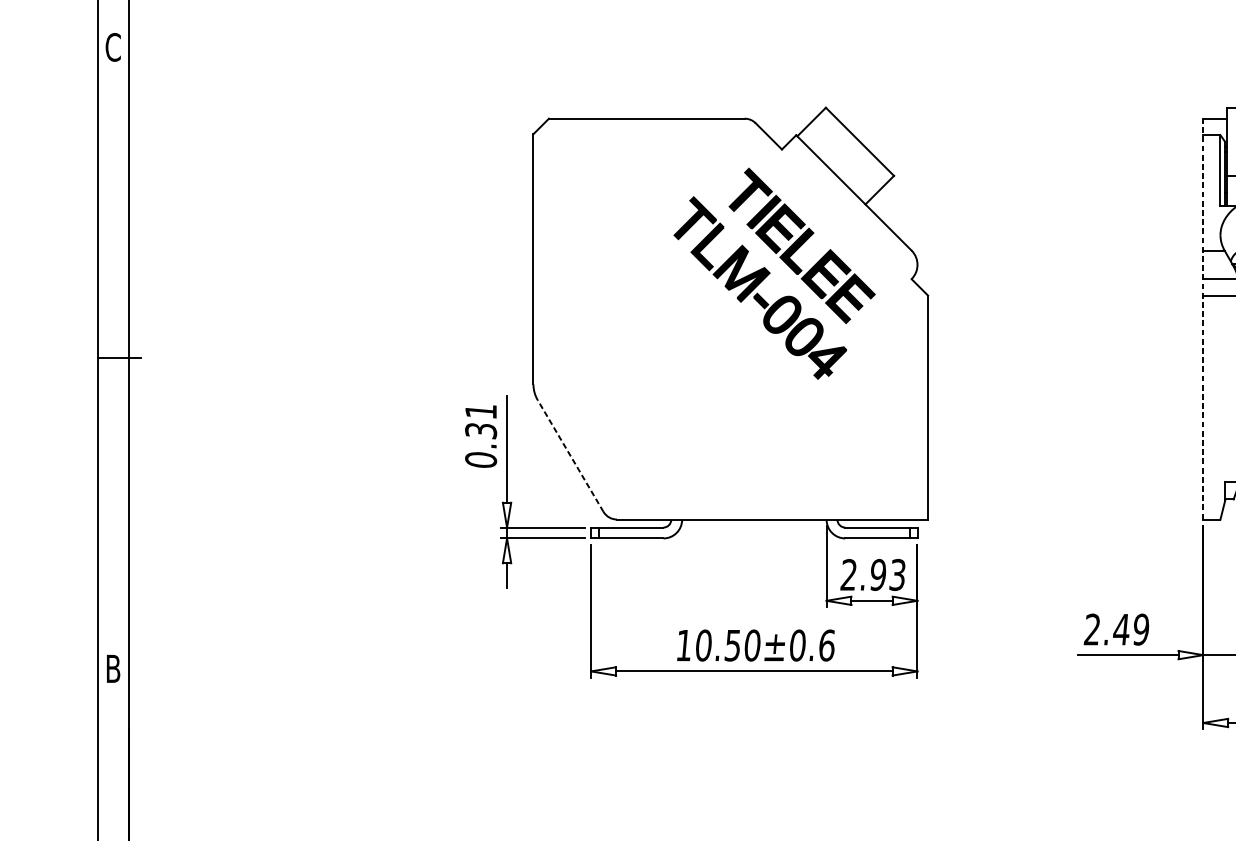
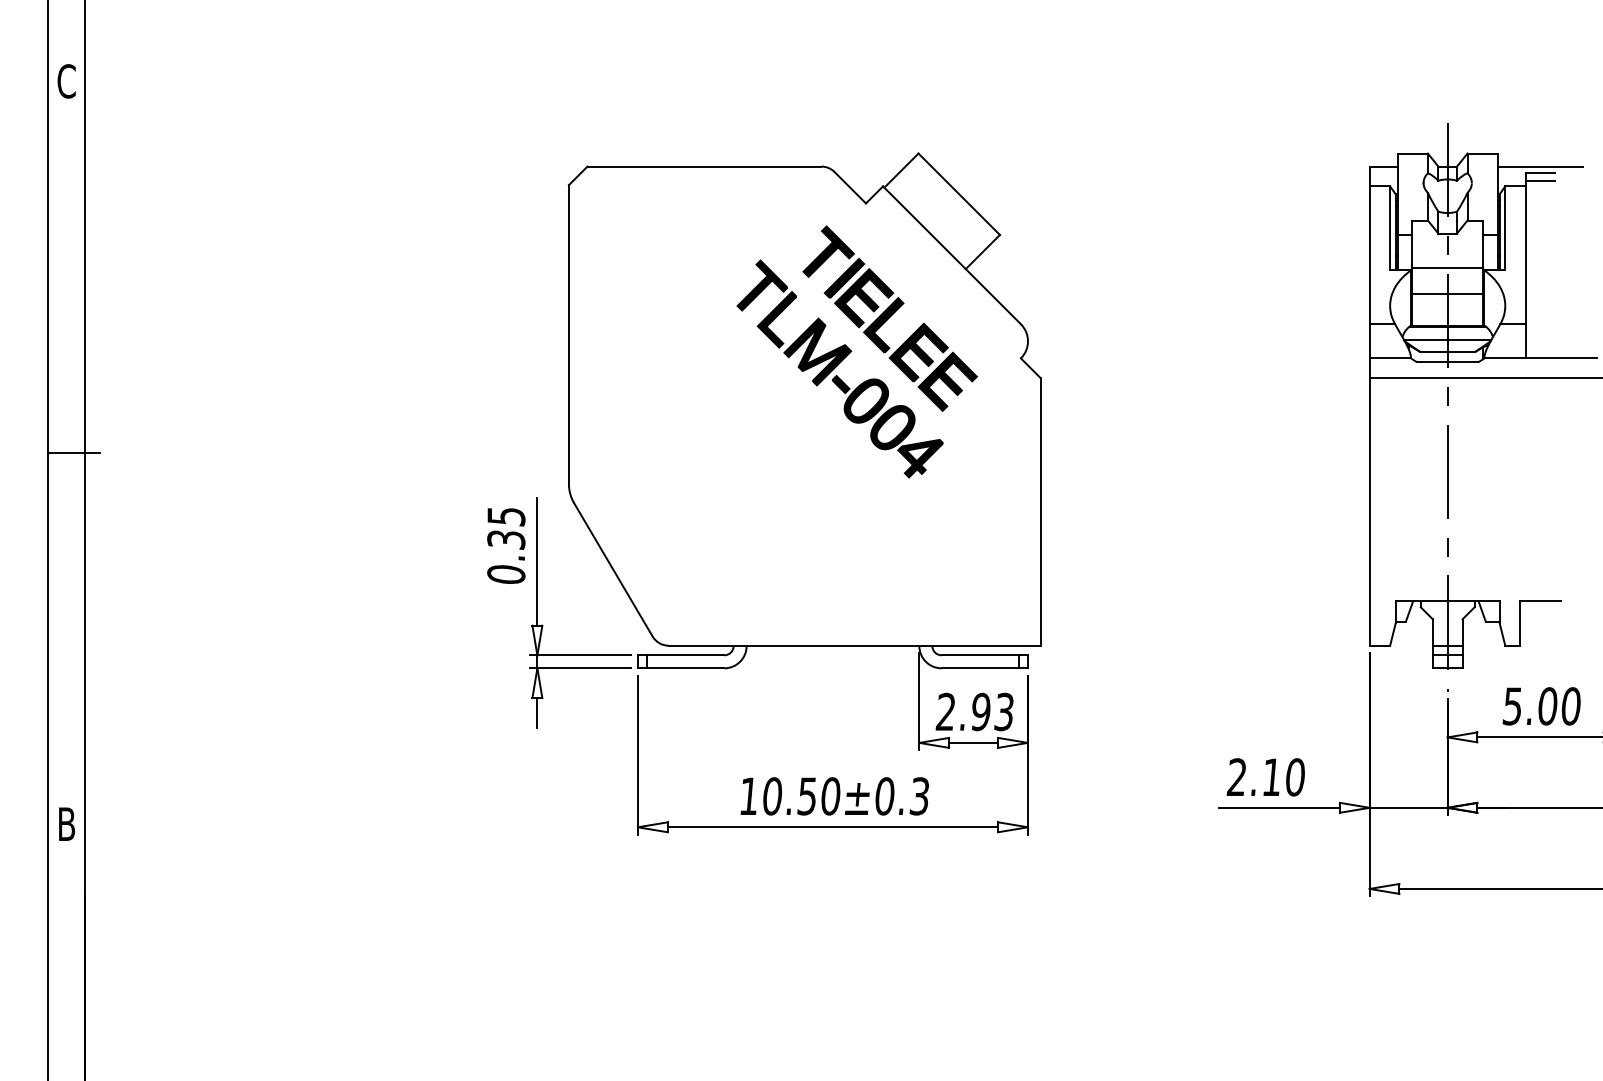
line: (1203, 319) -> (1369, 406), dashed -> solid
text: (481, 412) -> (506, 517), 0.31 -> 0.35
line: (570, 455) -> (613, 569), dashed -> solid
text: (1130, 629) -> (1282, 777), 2.49 -> 2.10
text: (826, 645) -> (919, 796), 10.50±0.6 -> 10.50±0.3

